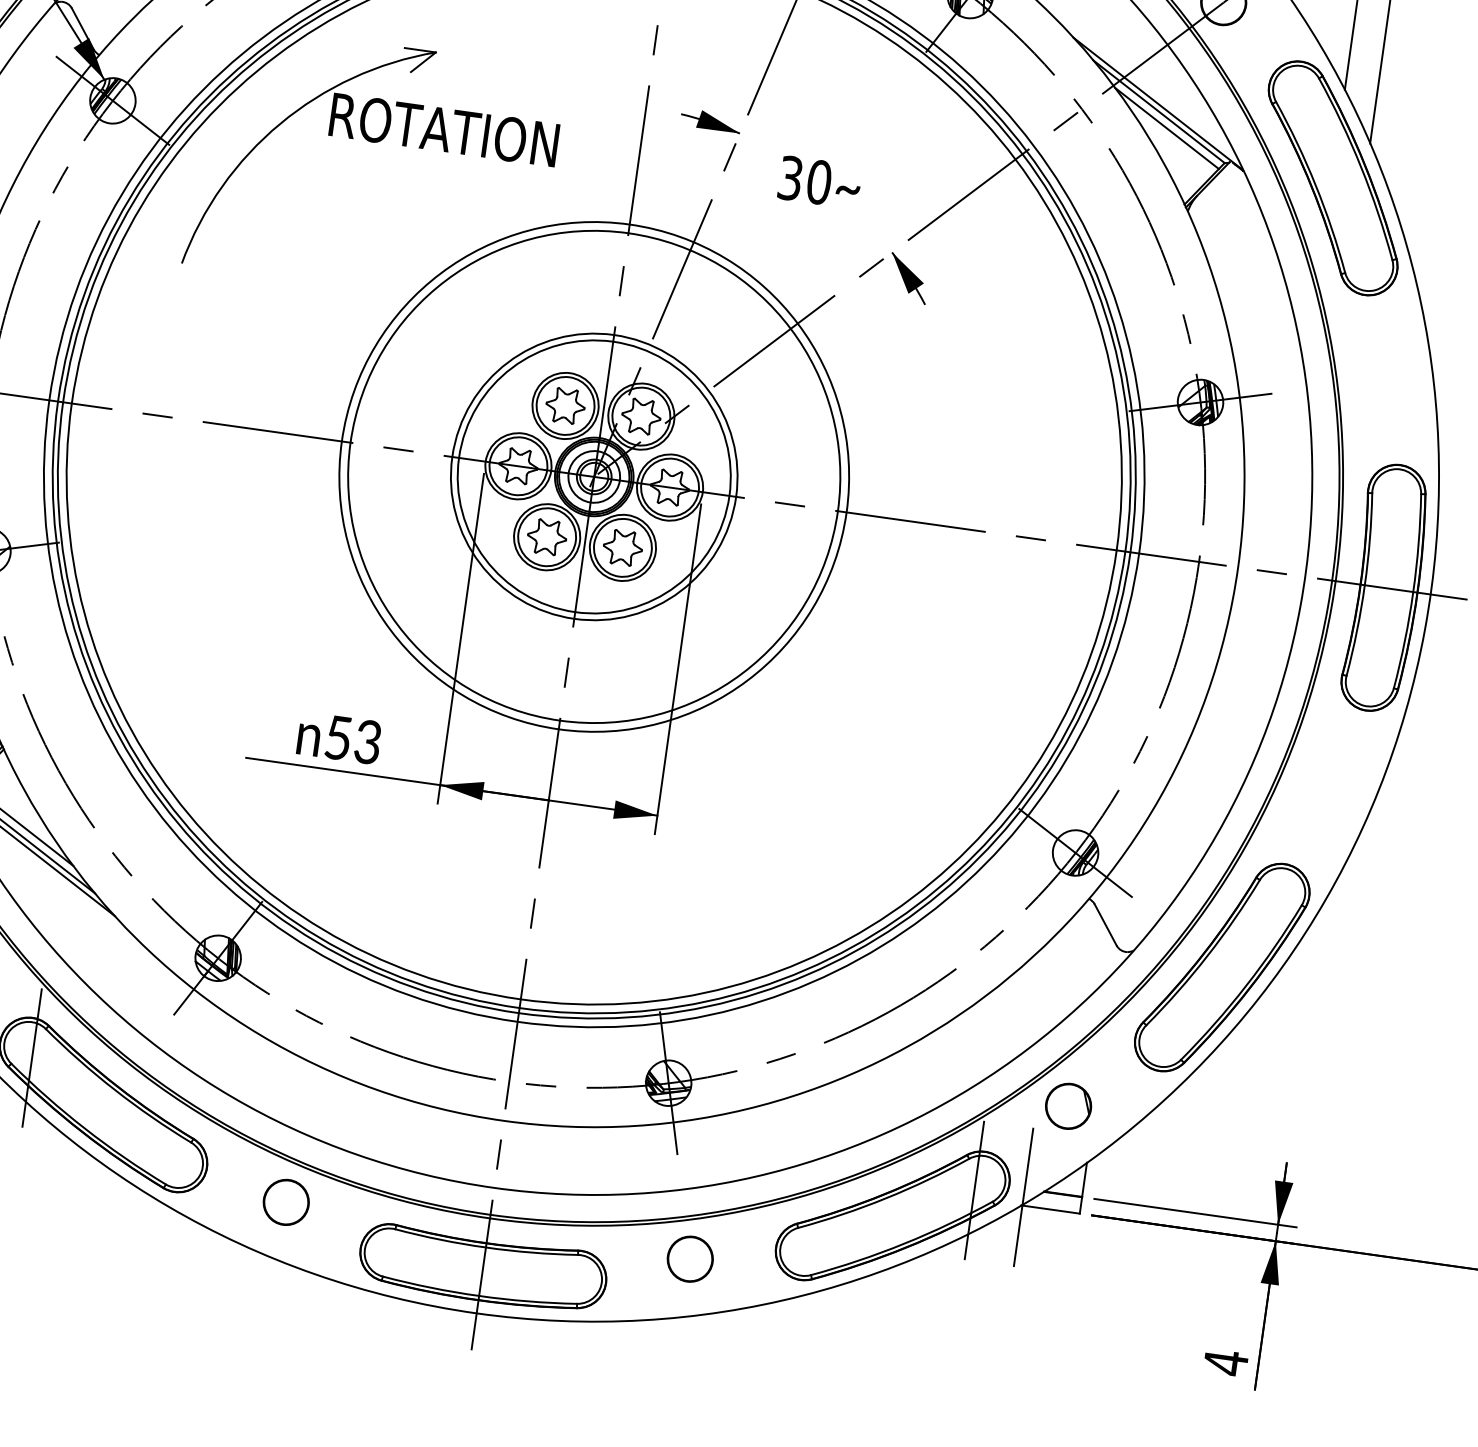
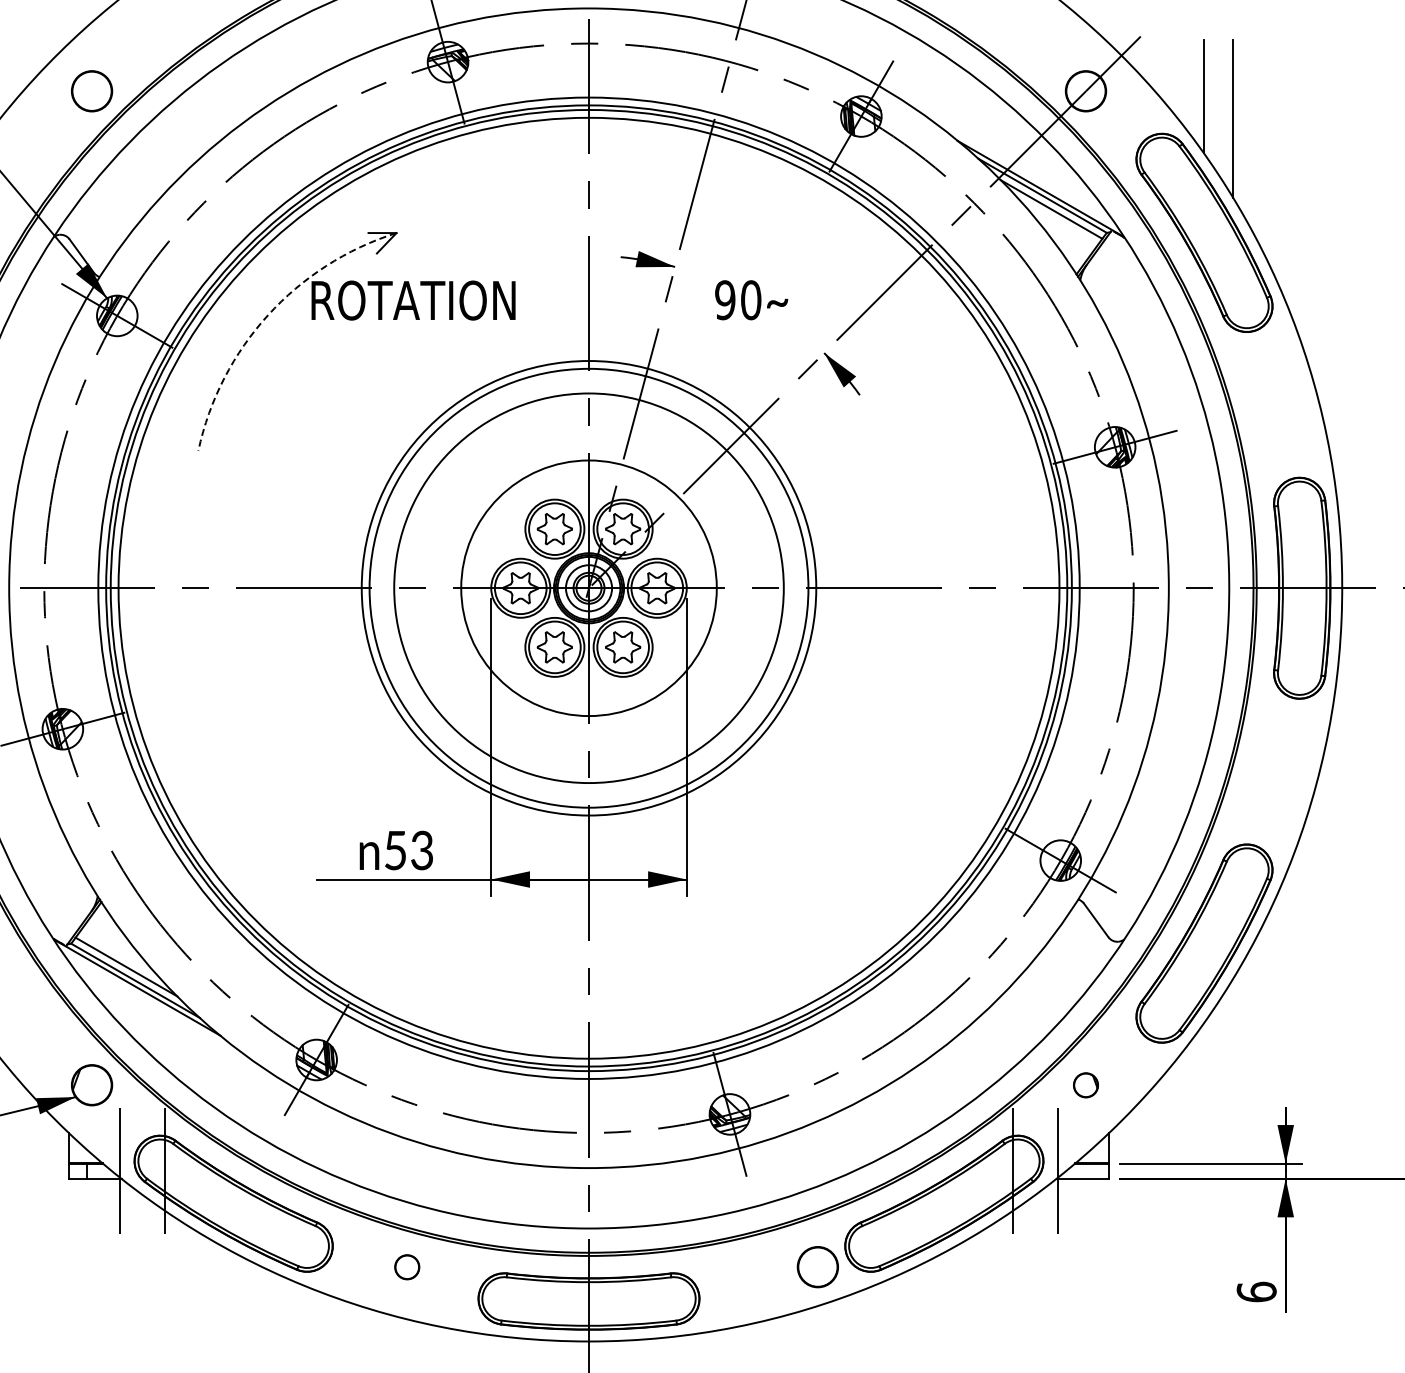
arc: (280, 124) -> (268, 315), solid -> dashed
text: (790, 178) -> (725, 300), 30 -> 90
circle: (593, 477) -> (588, 588), size x1.6
part: (1067, 1106) -> (1085, 1085), size x0.6
circle: (286, 1202) -> (407, 1267), size x0.6
circle: (689, 1259) -> (817, 1267), moved
text: (1225, 1362) -> (1256, 1291), 4 -> 6

